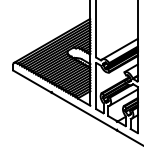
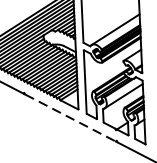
line: (84, 111) -> (70, 117), solid -> dashed

